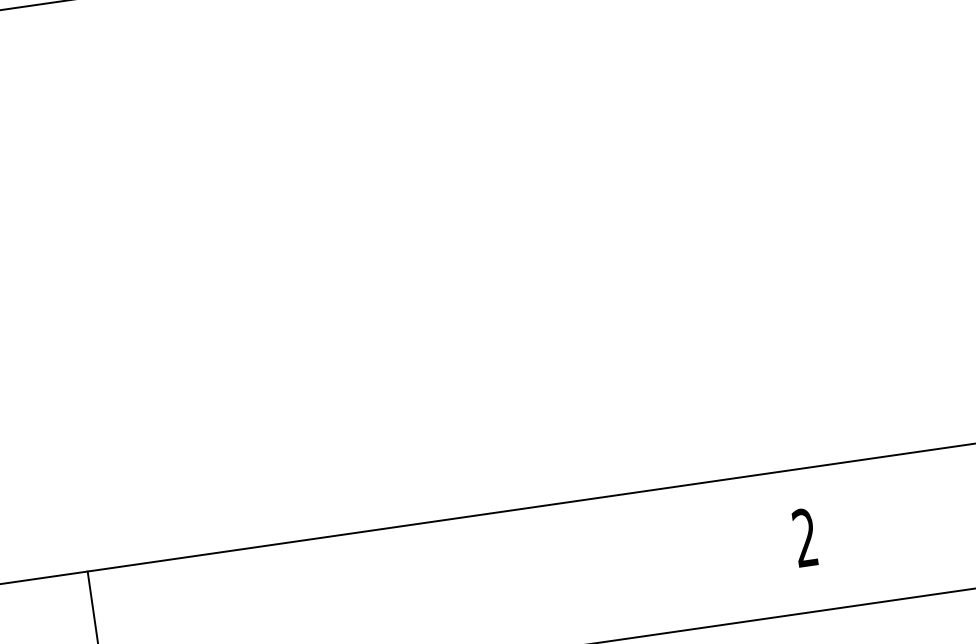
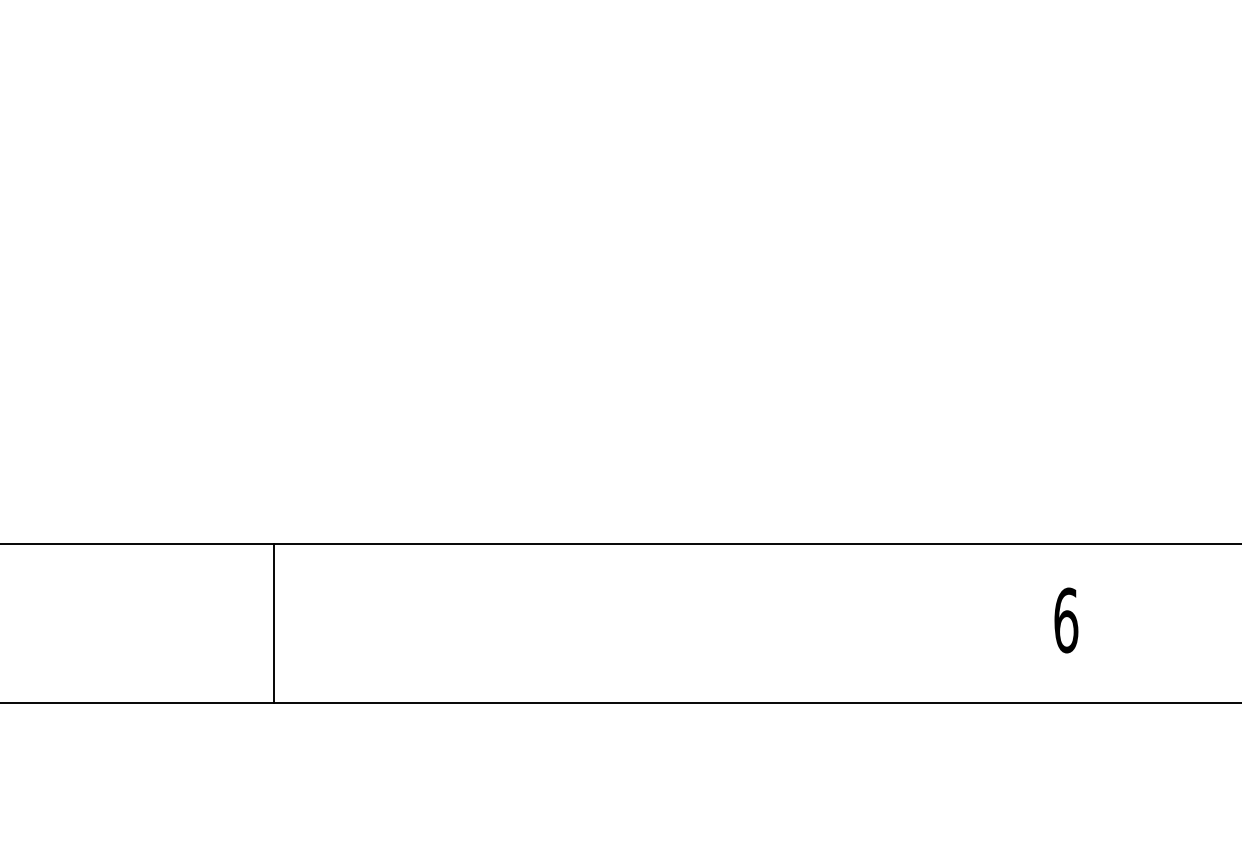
text: (805, 537) -> (1066, 620), 2 -> 6

